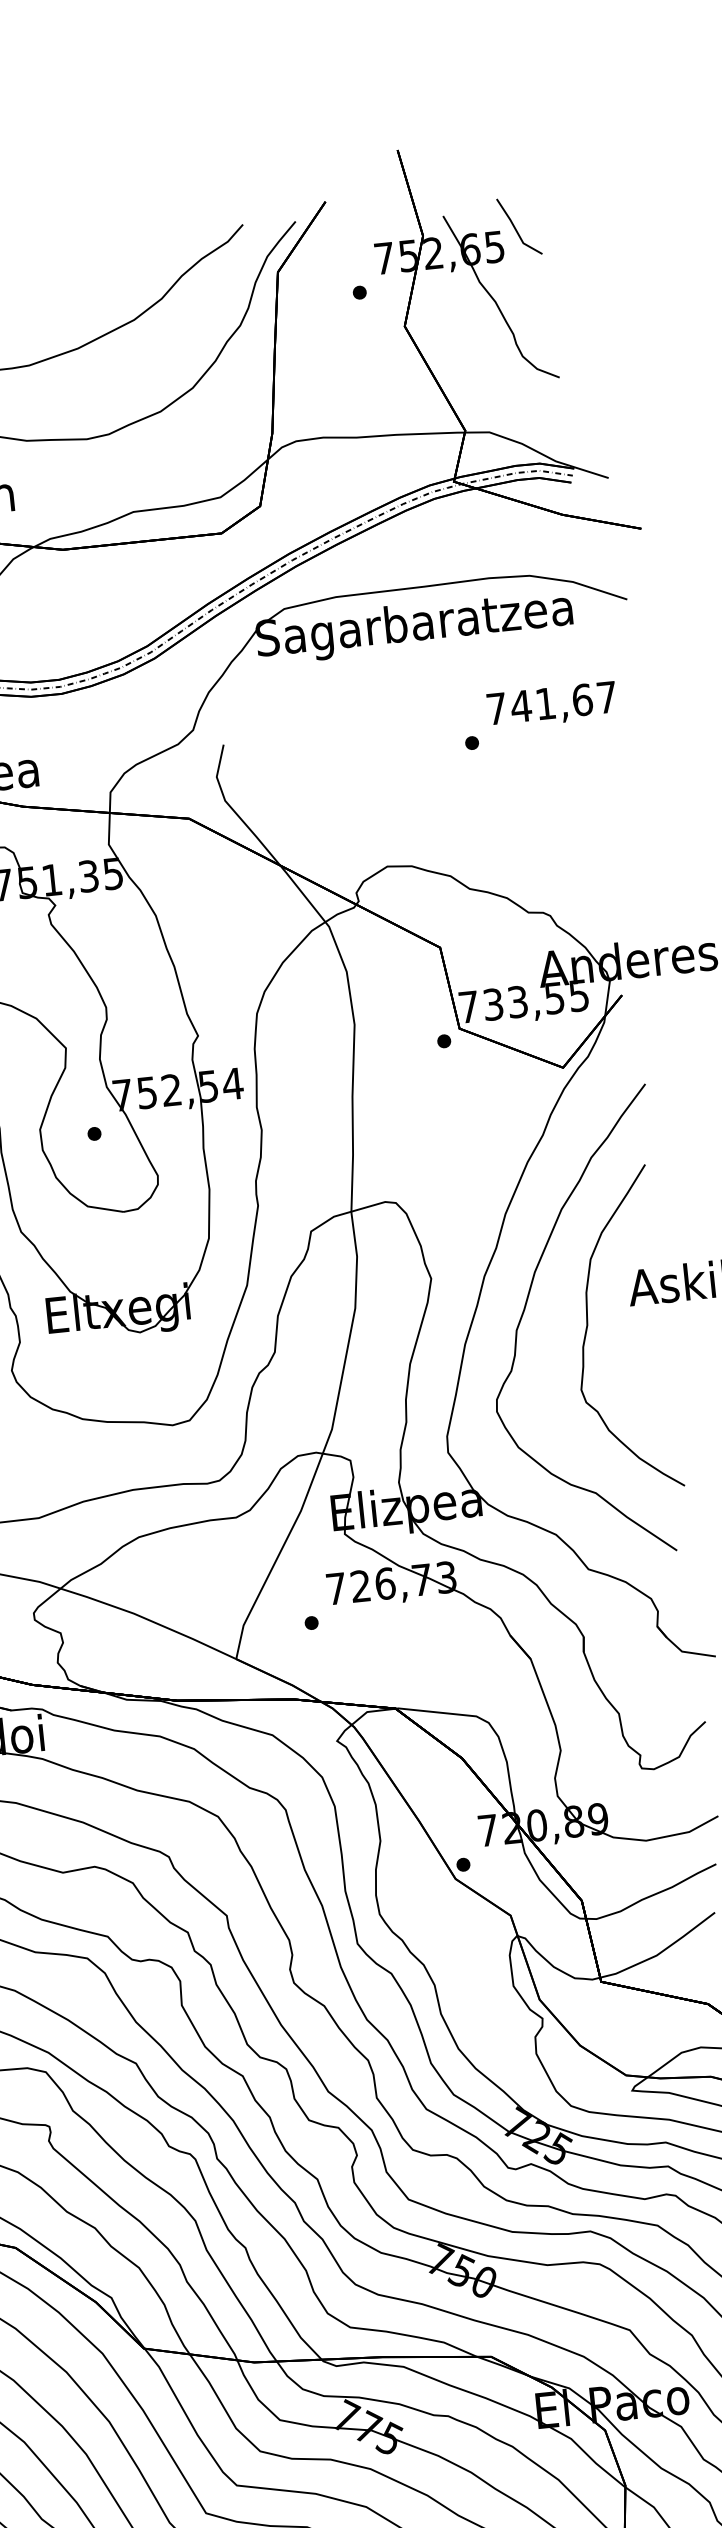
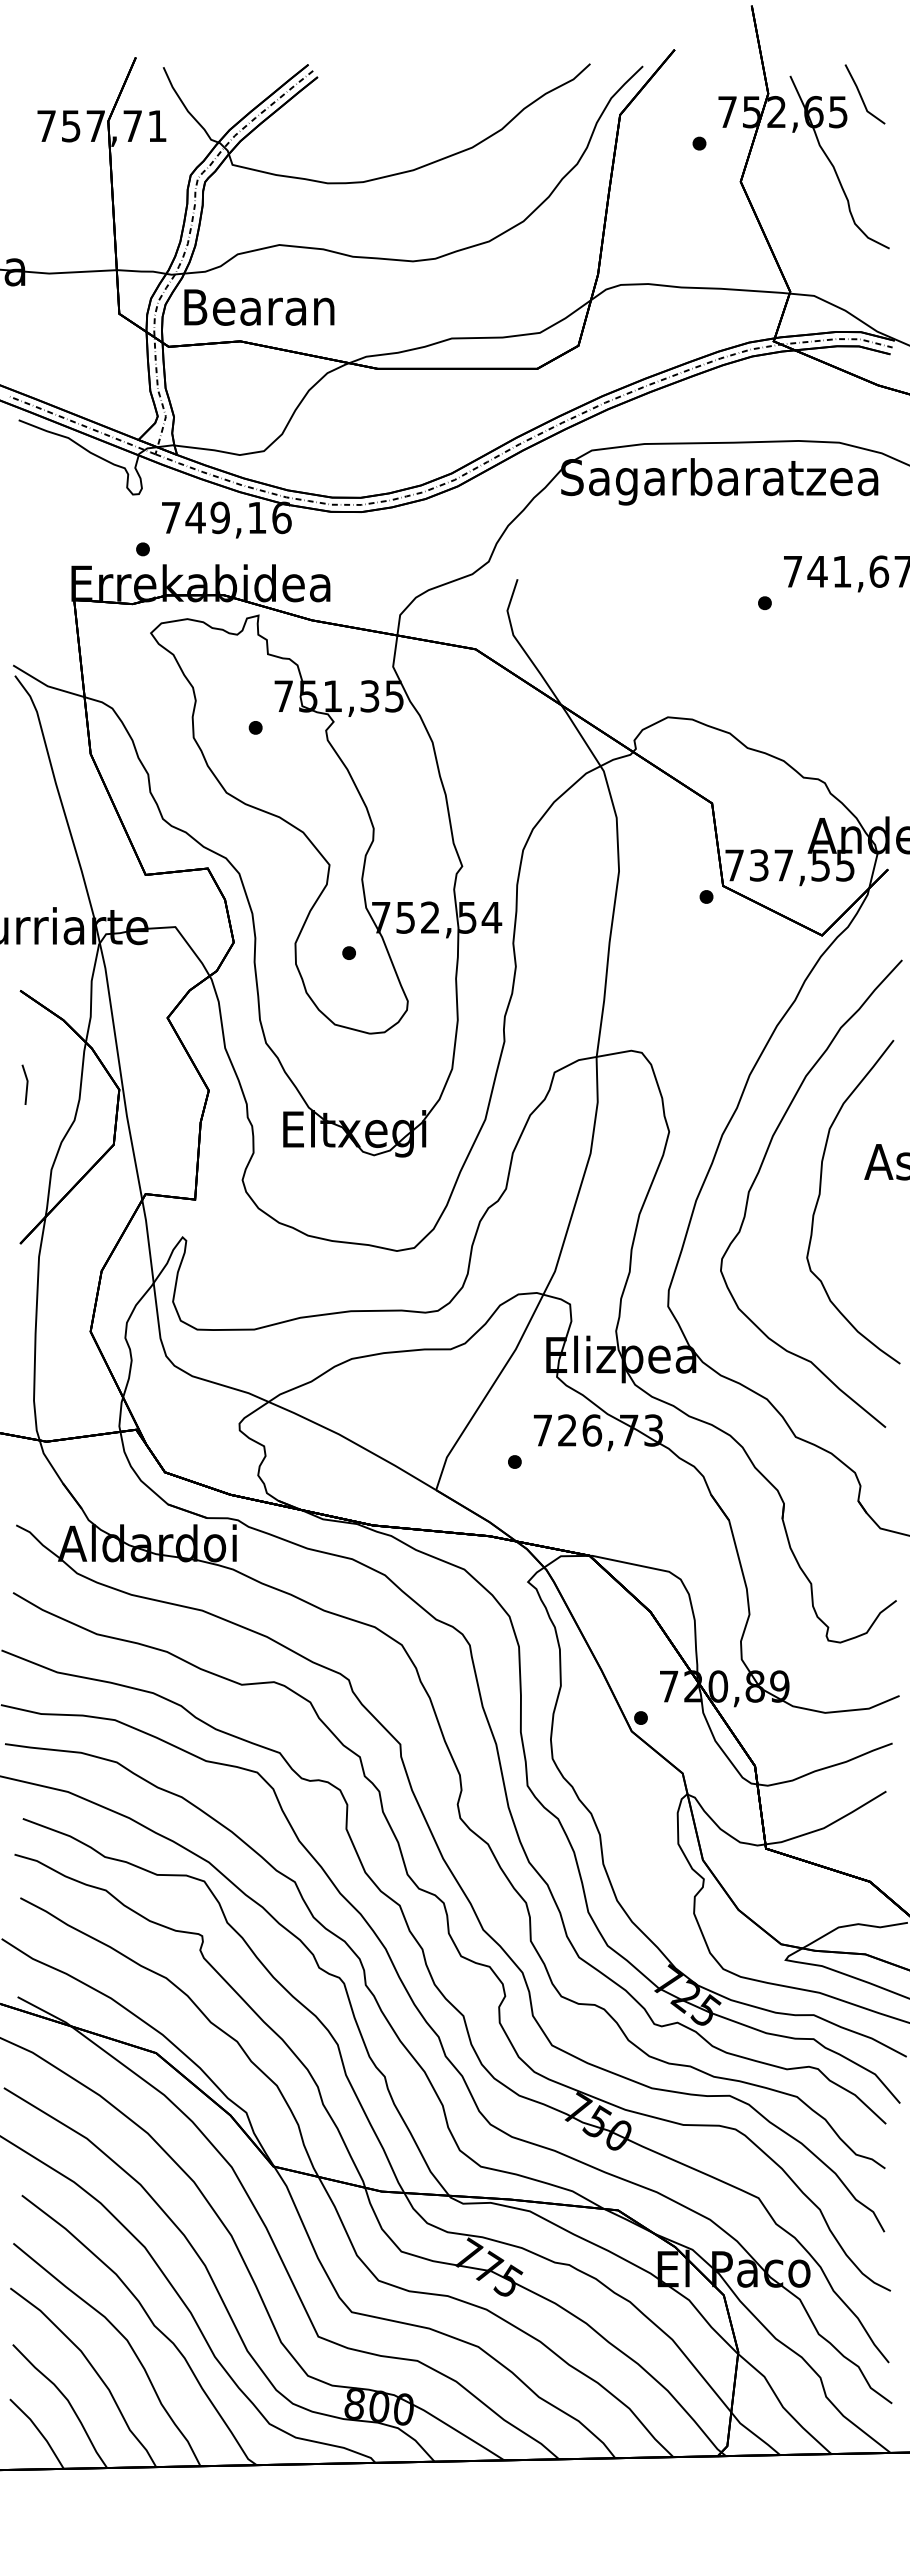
text: (517, 1002) -> (783, 865), 733,55 -> 737,55

